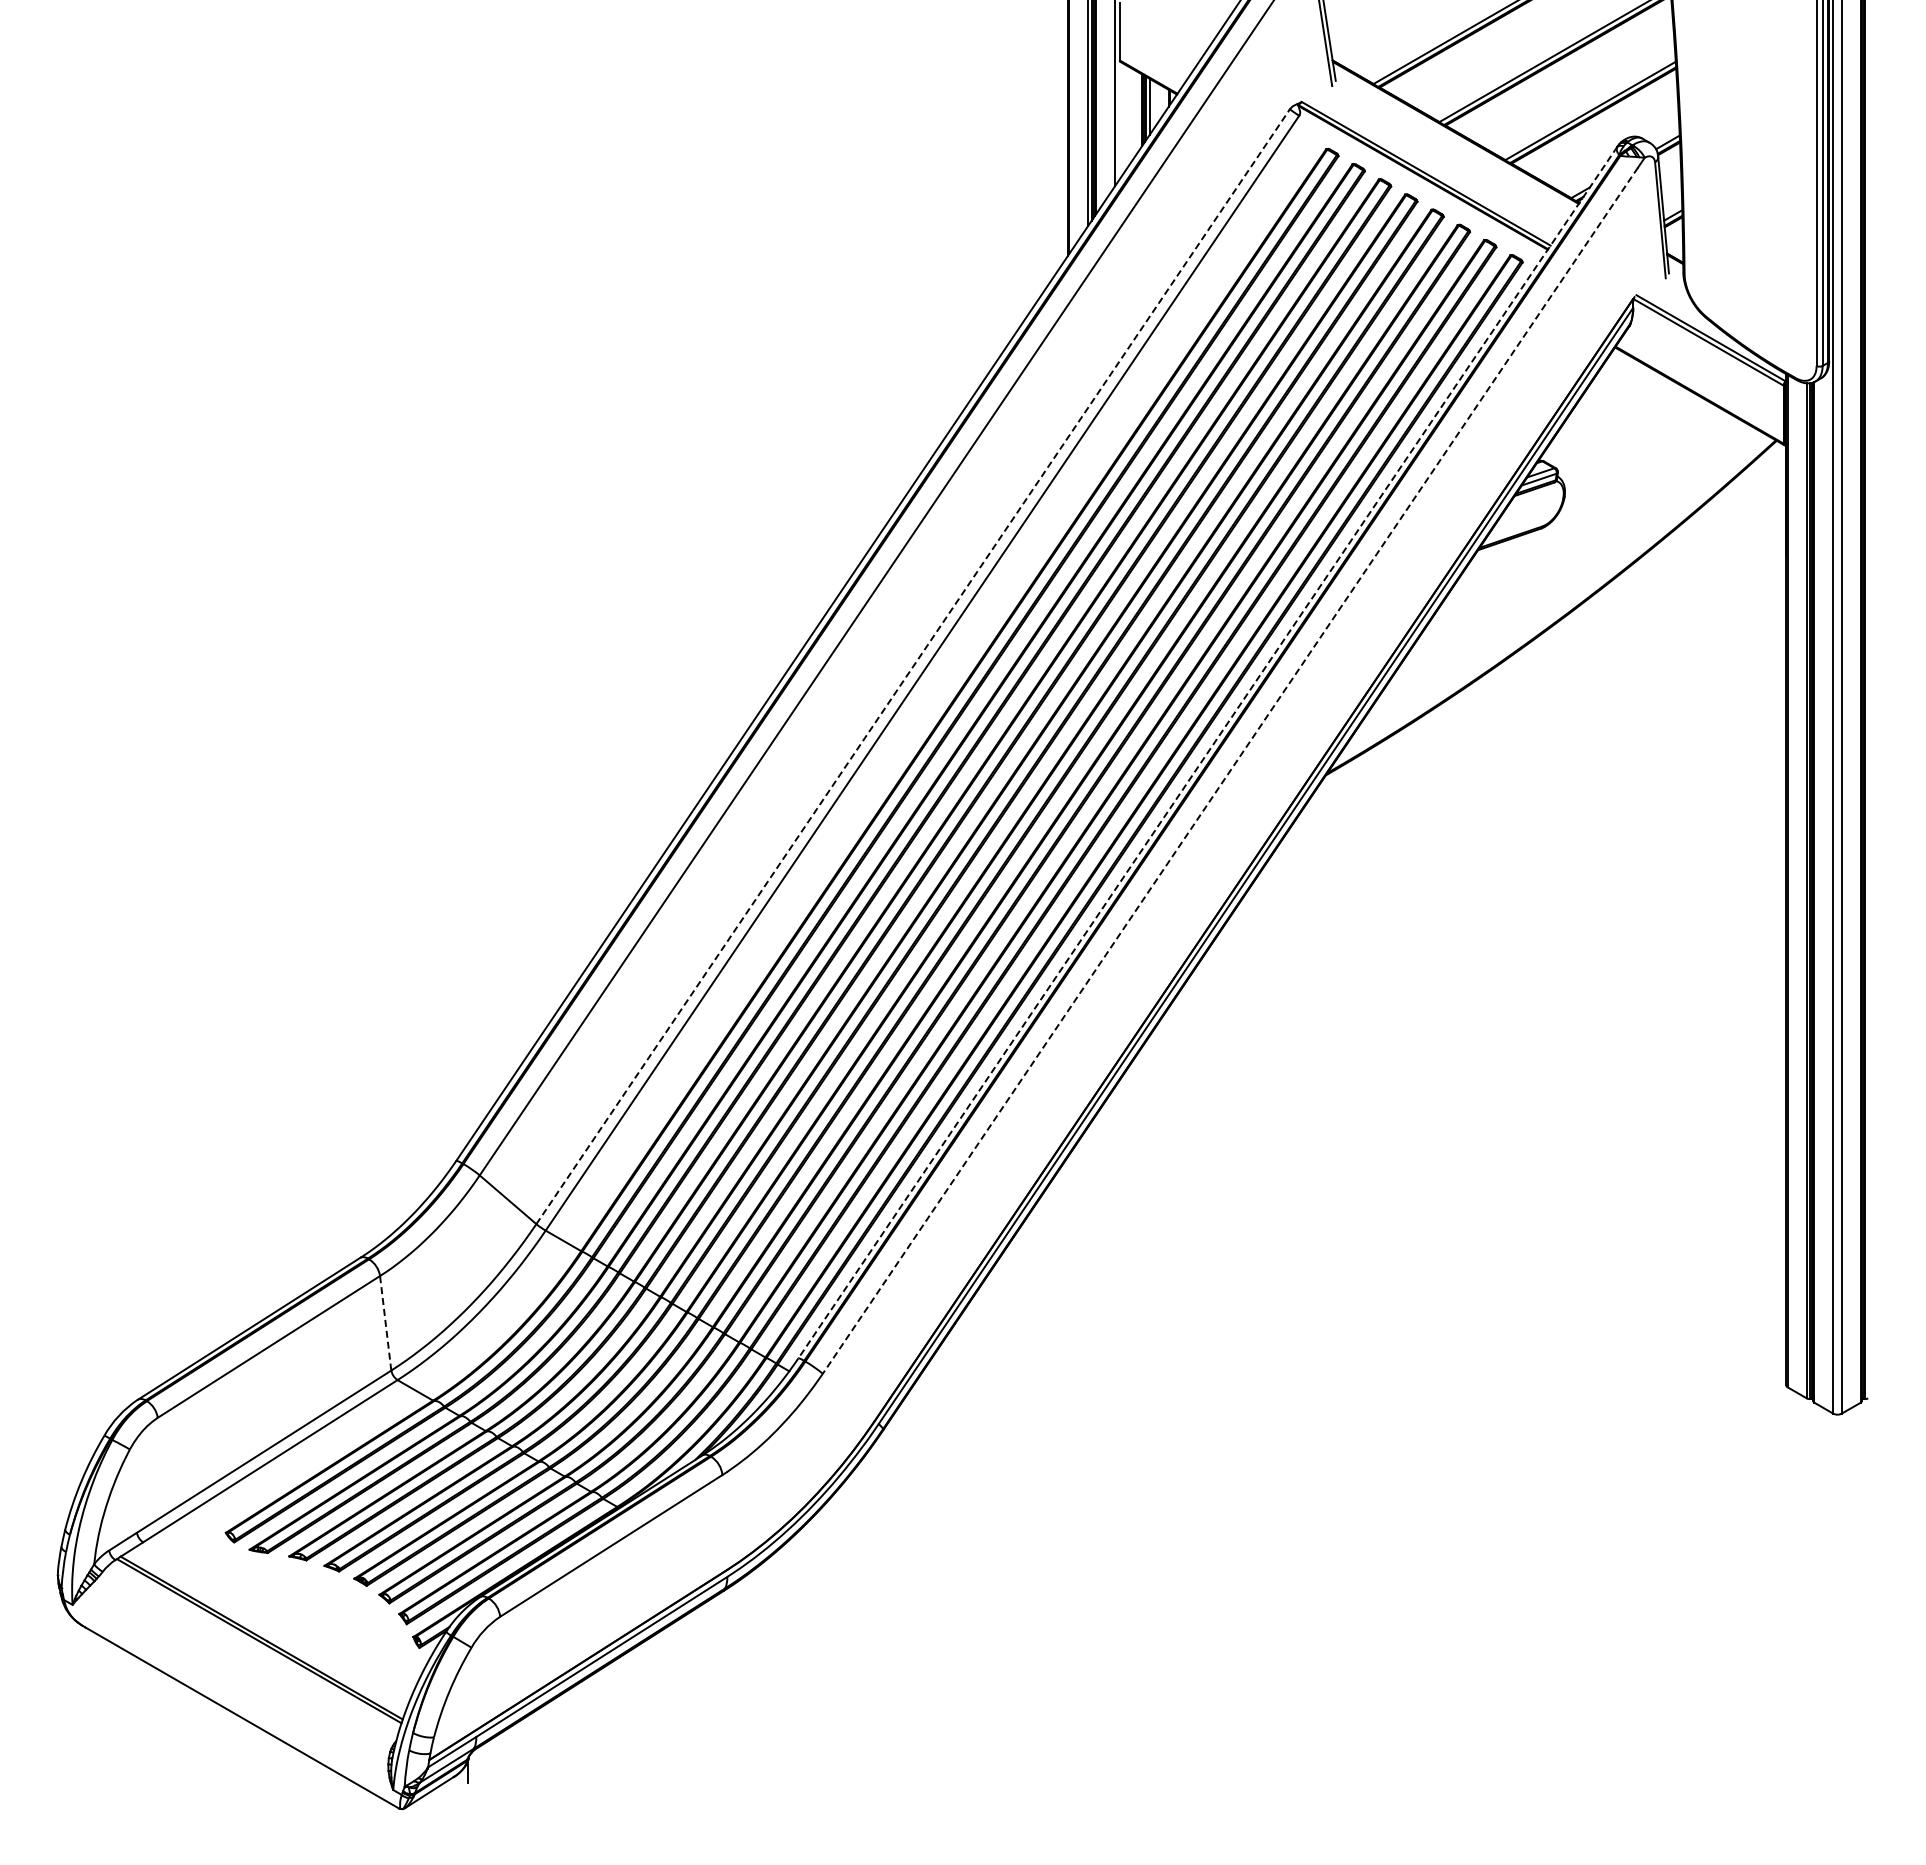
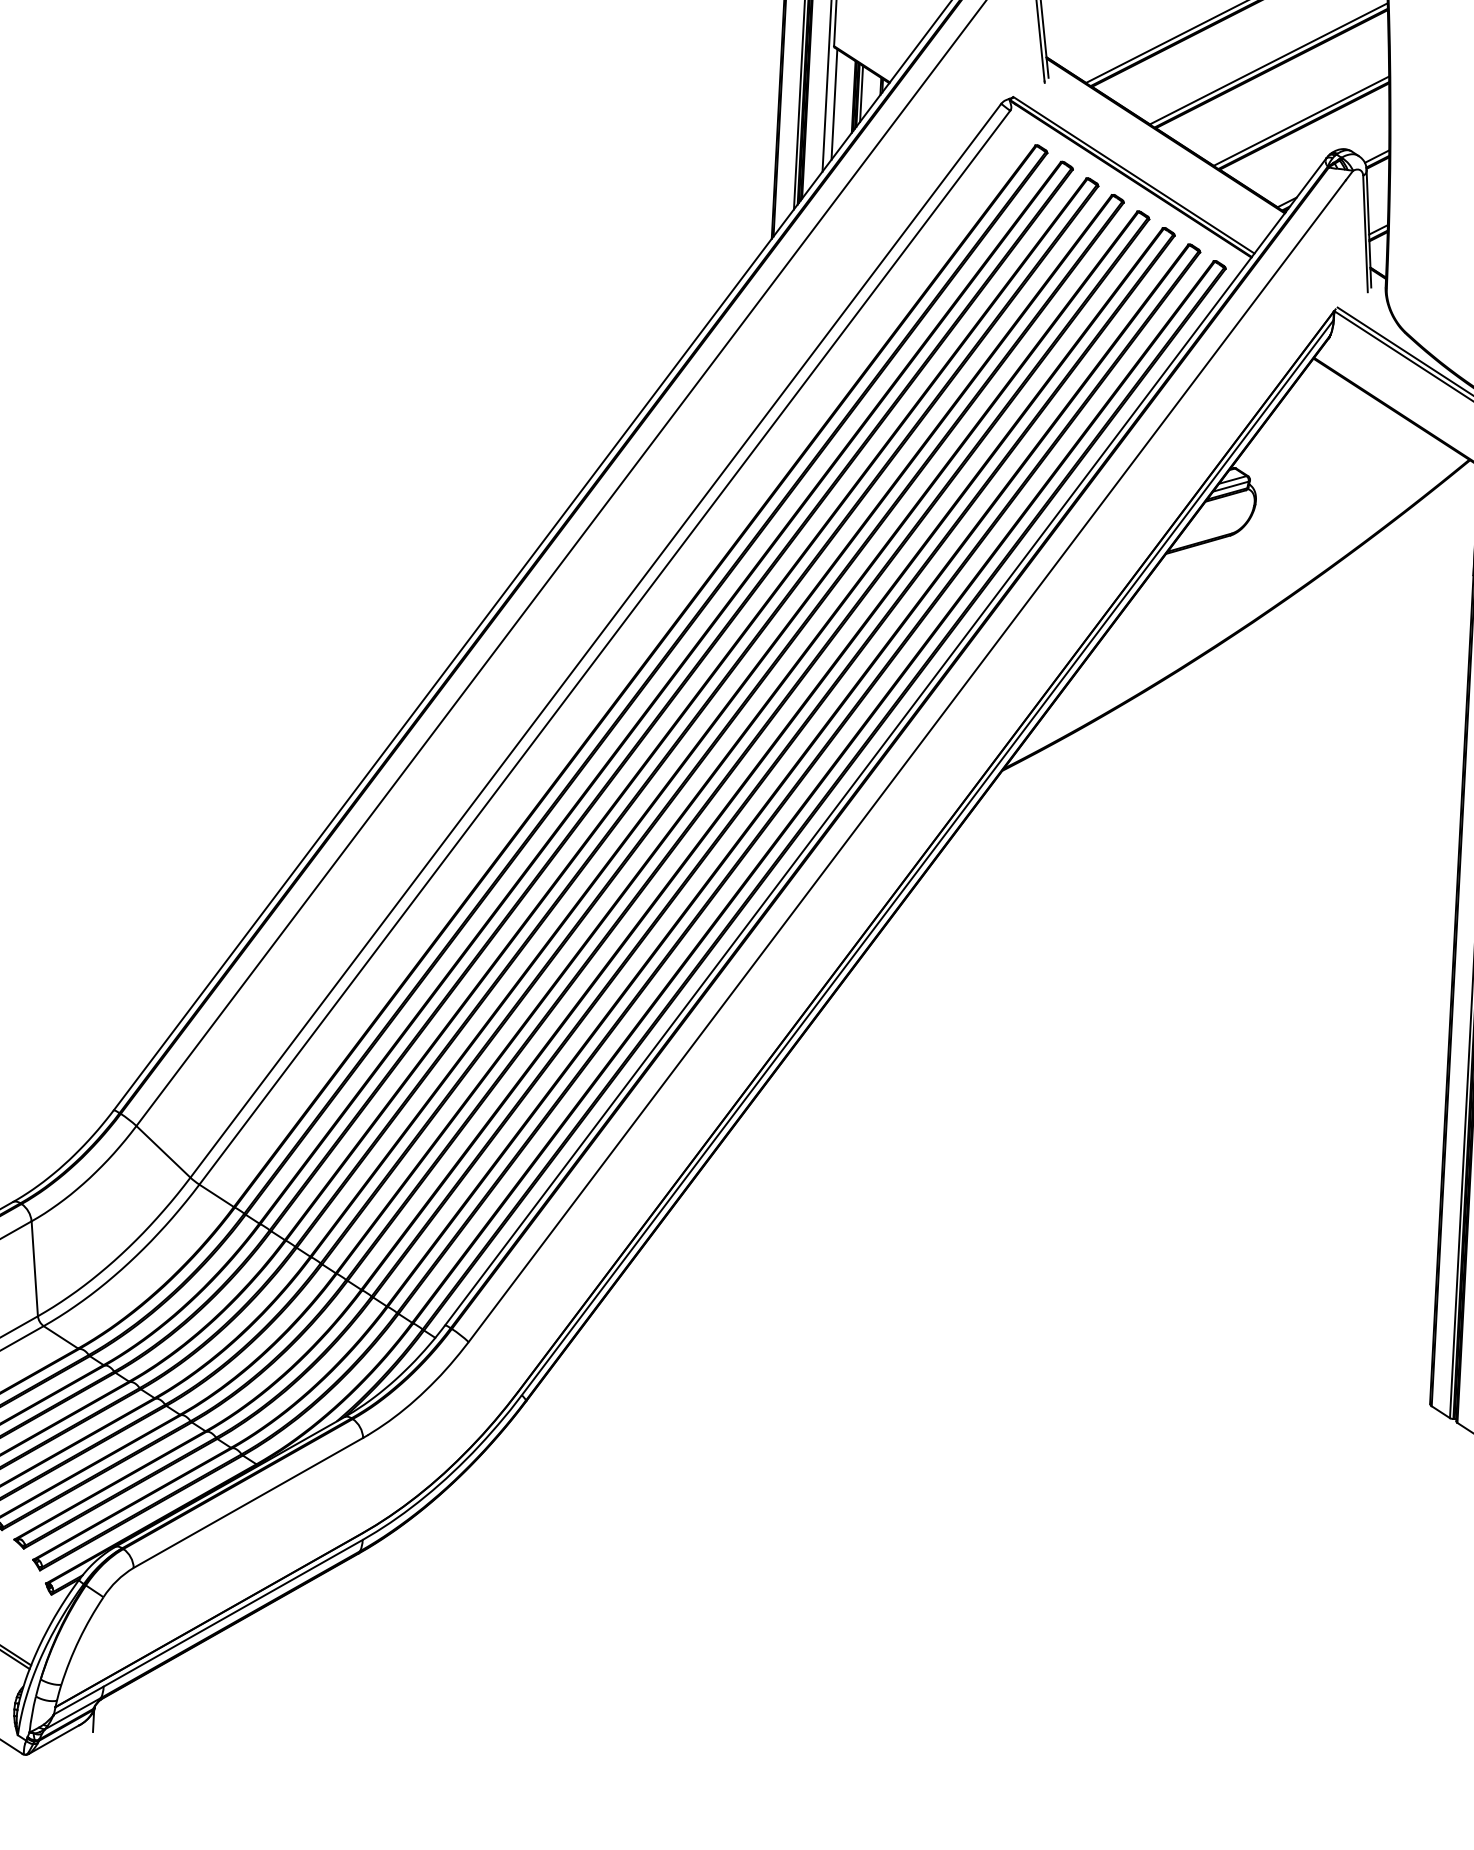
line: (1123, 118) -> (834, 104), added
line: (913, 666) -> (596, 640), dashed -> solid
line: (1207, 752) -> (885, 741), dashed -> solid
line: (1230, 770) -> (907, 760), dashed -> solid
line: (385, 1323) -> (34, 1268), dashed -> solid

